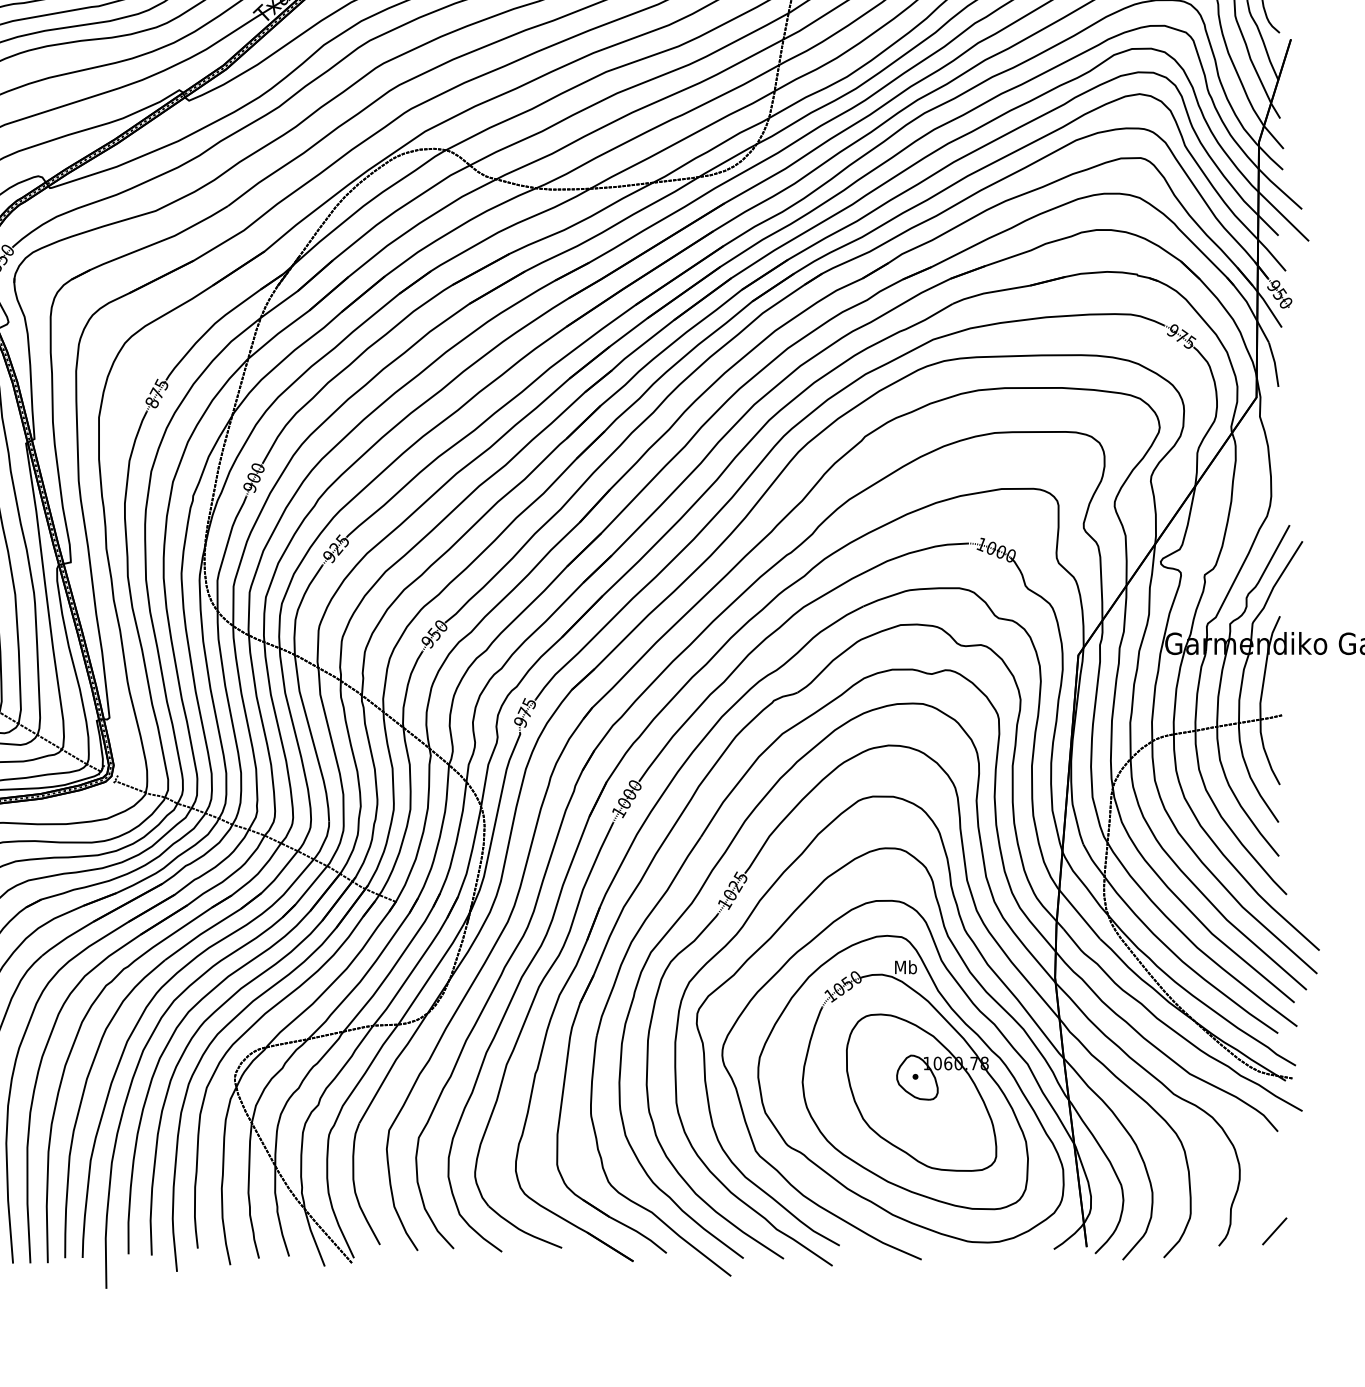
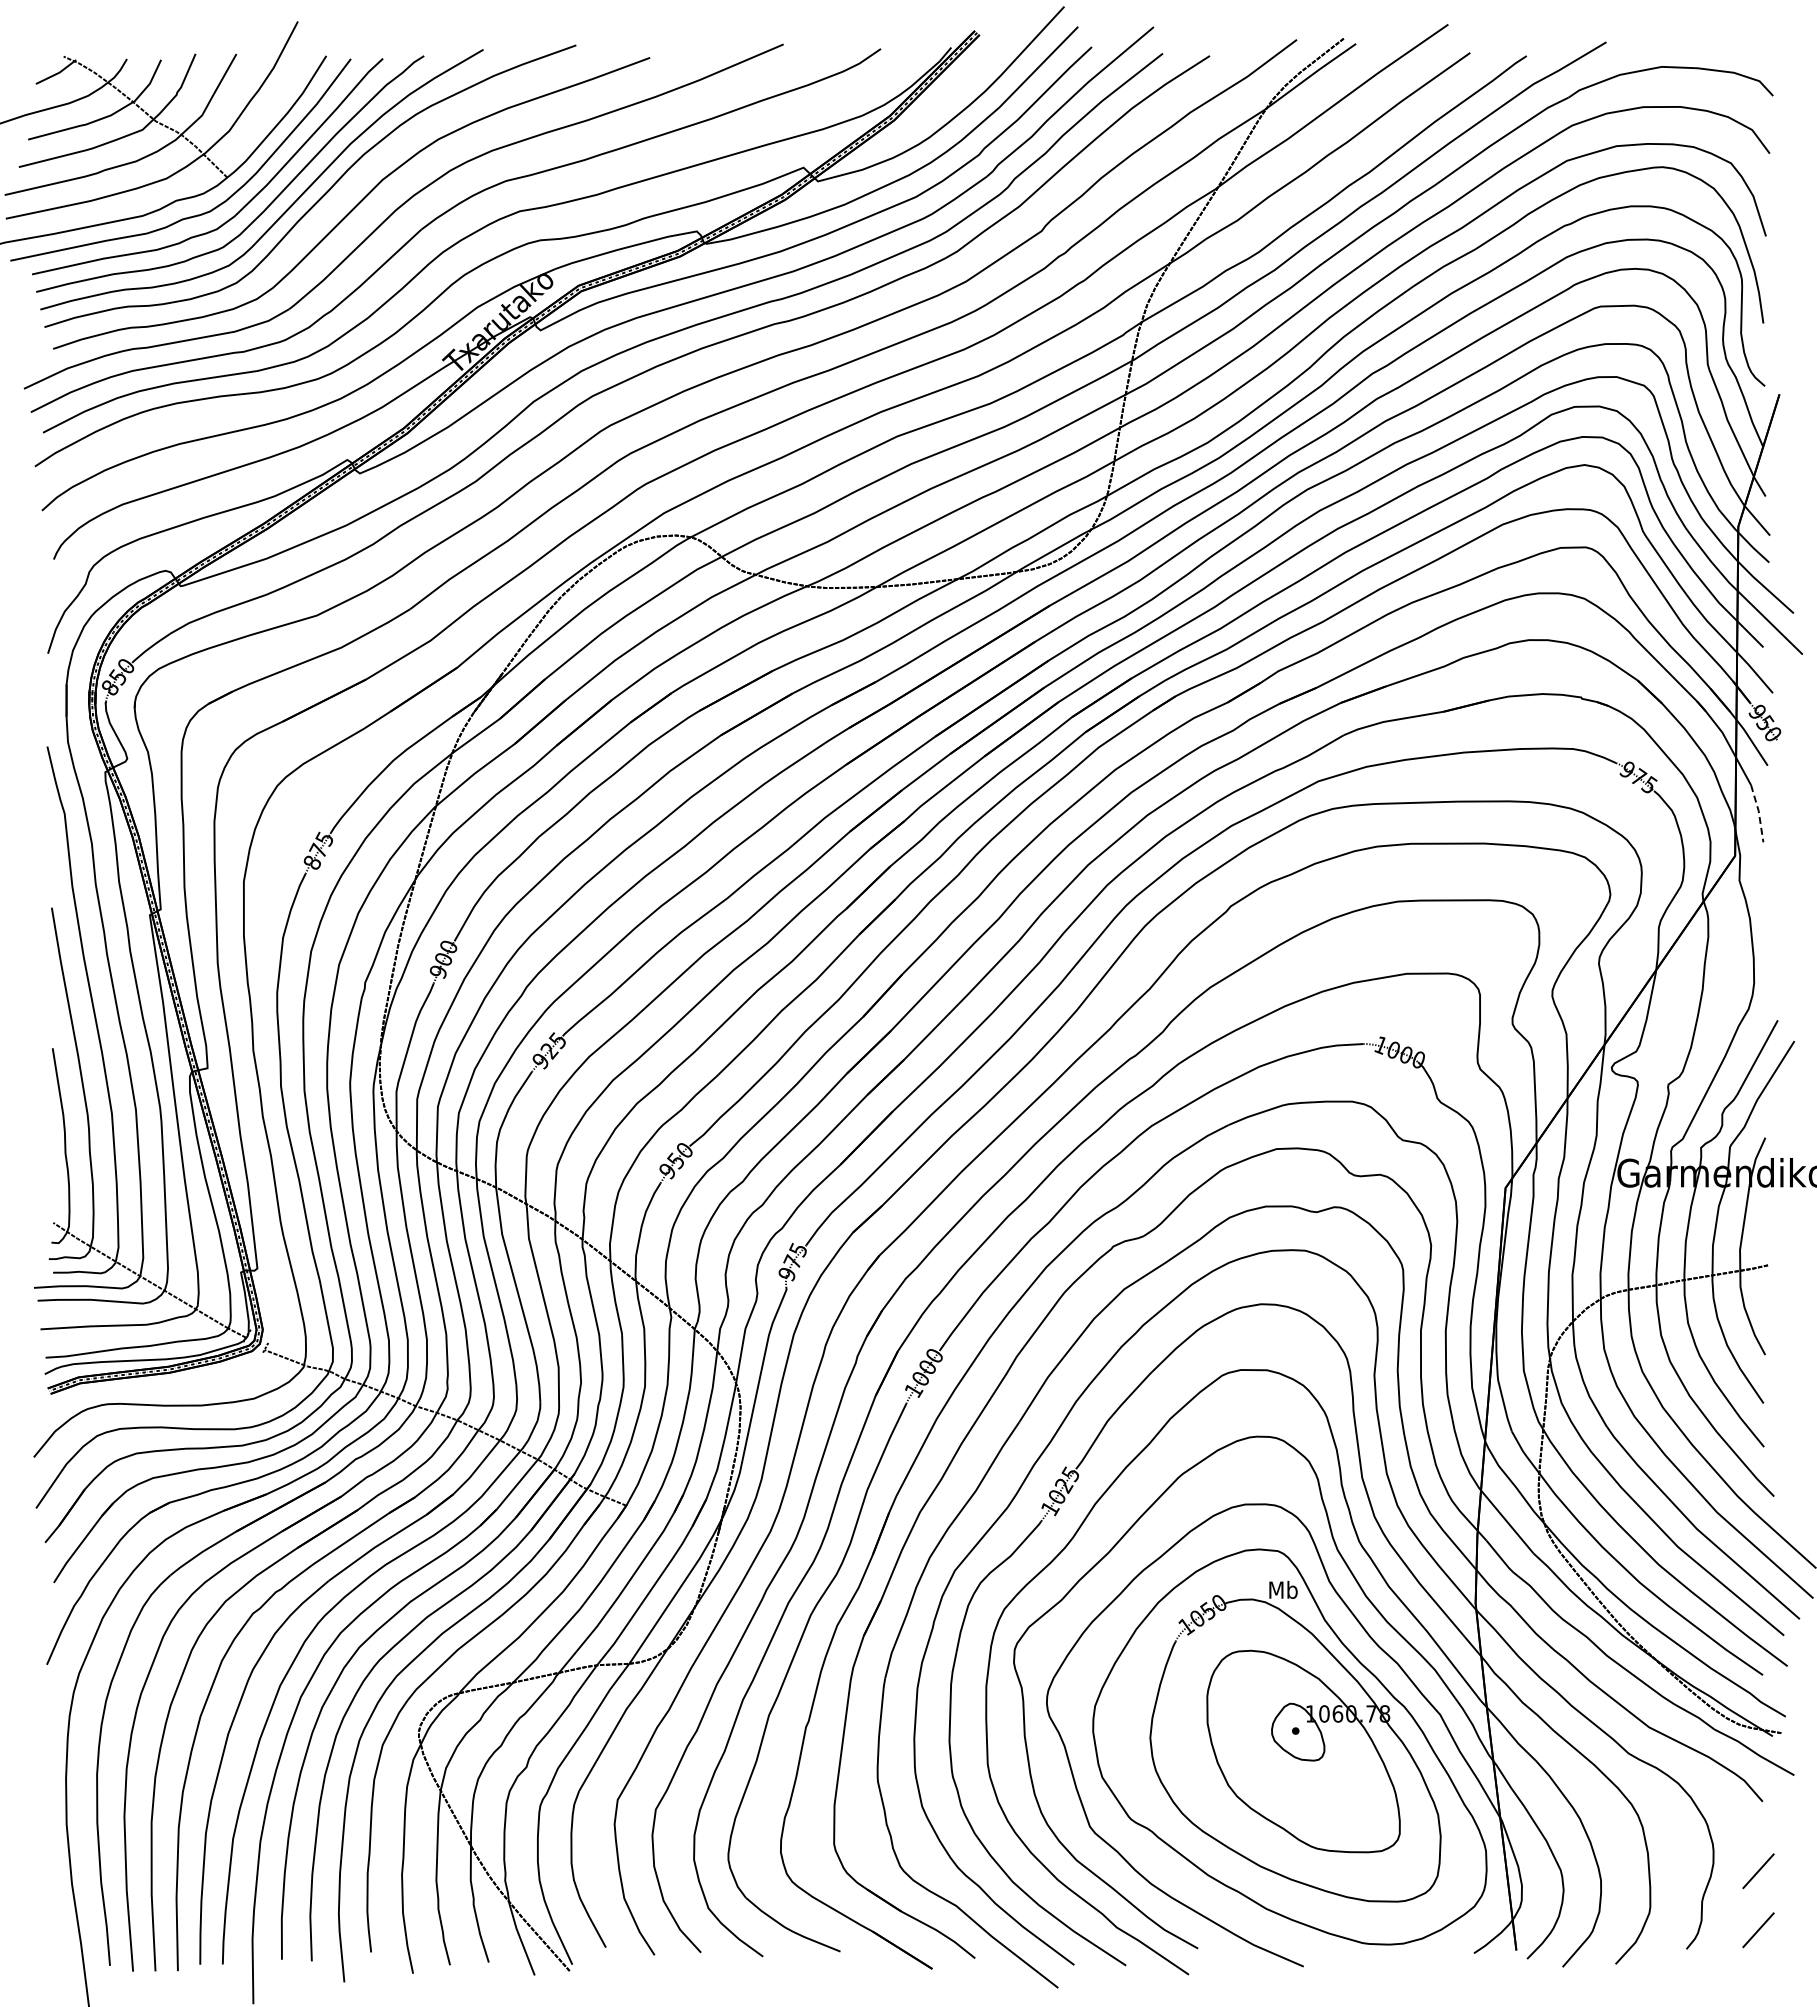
line: (1274, 363) -> (1758, 812), solid -> dashed
line: (1274, 1185) -> (1758, 1871), added

